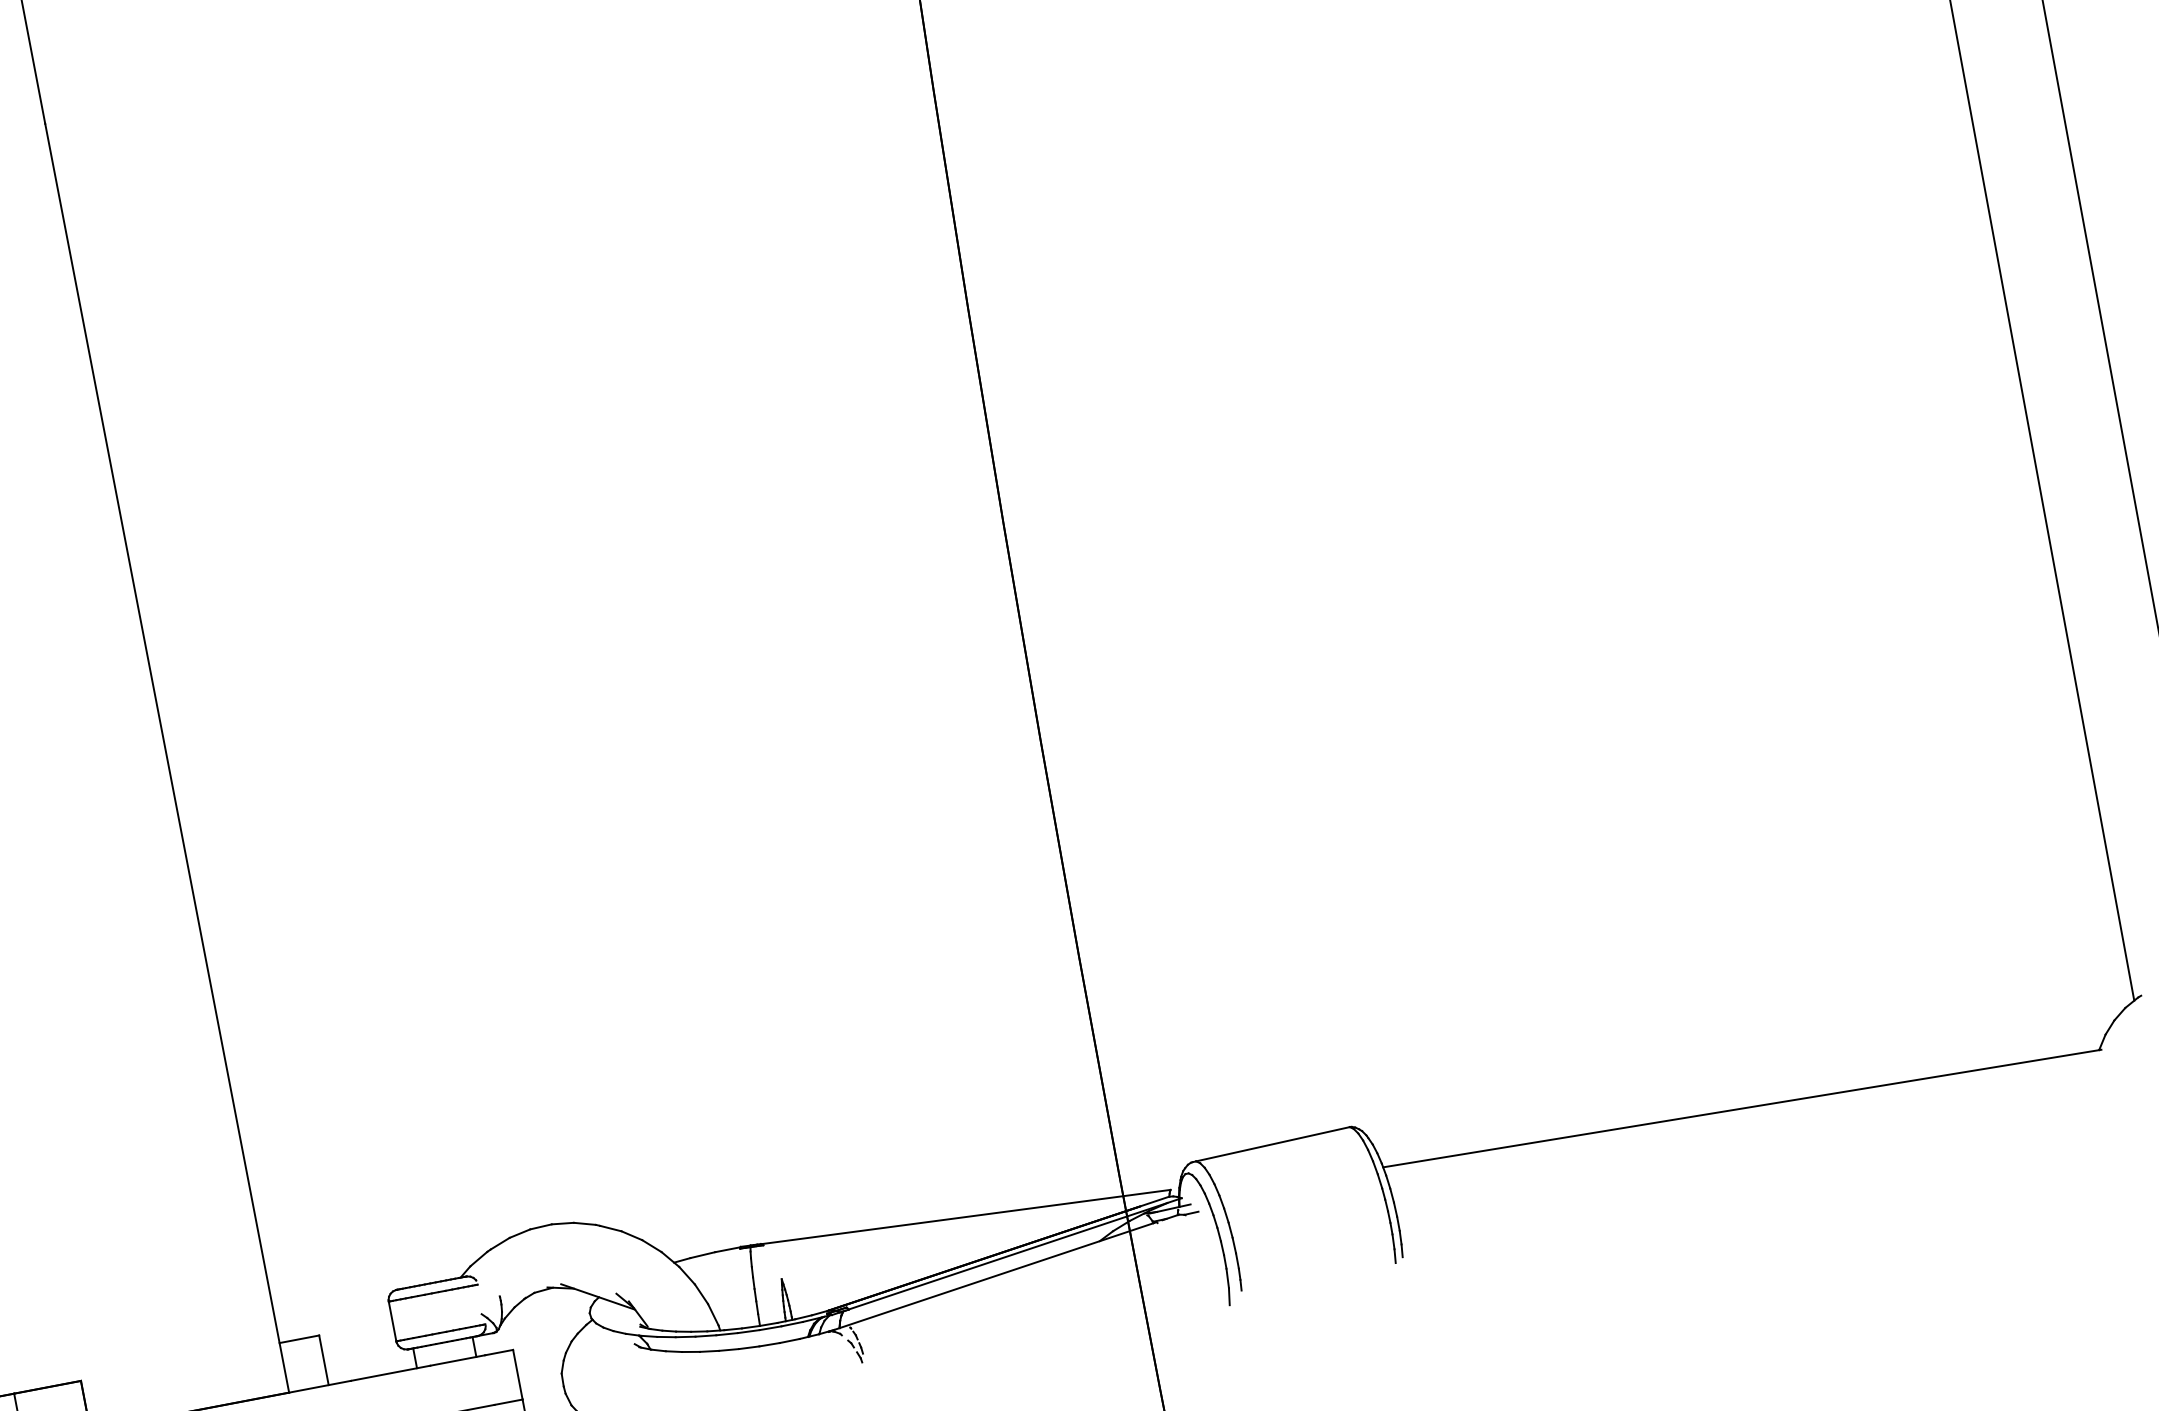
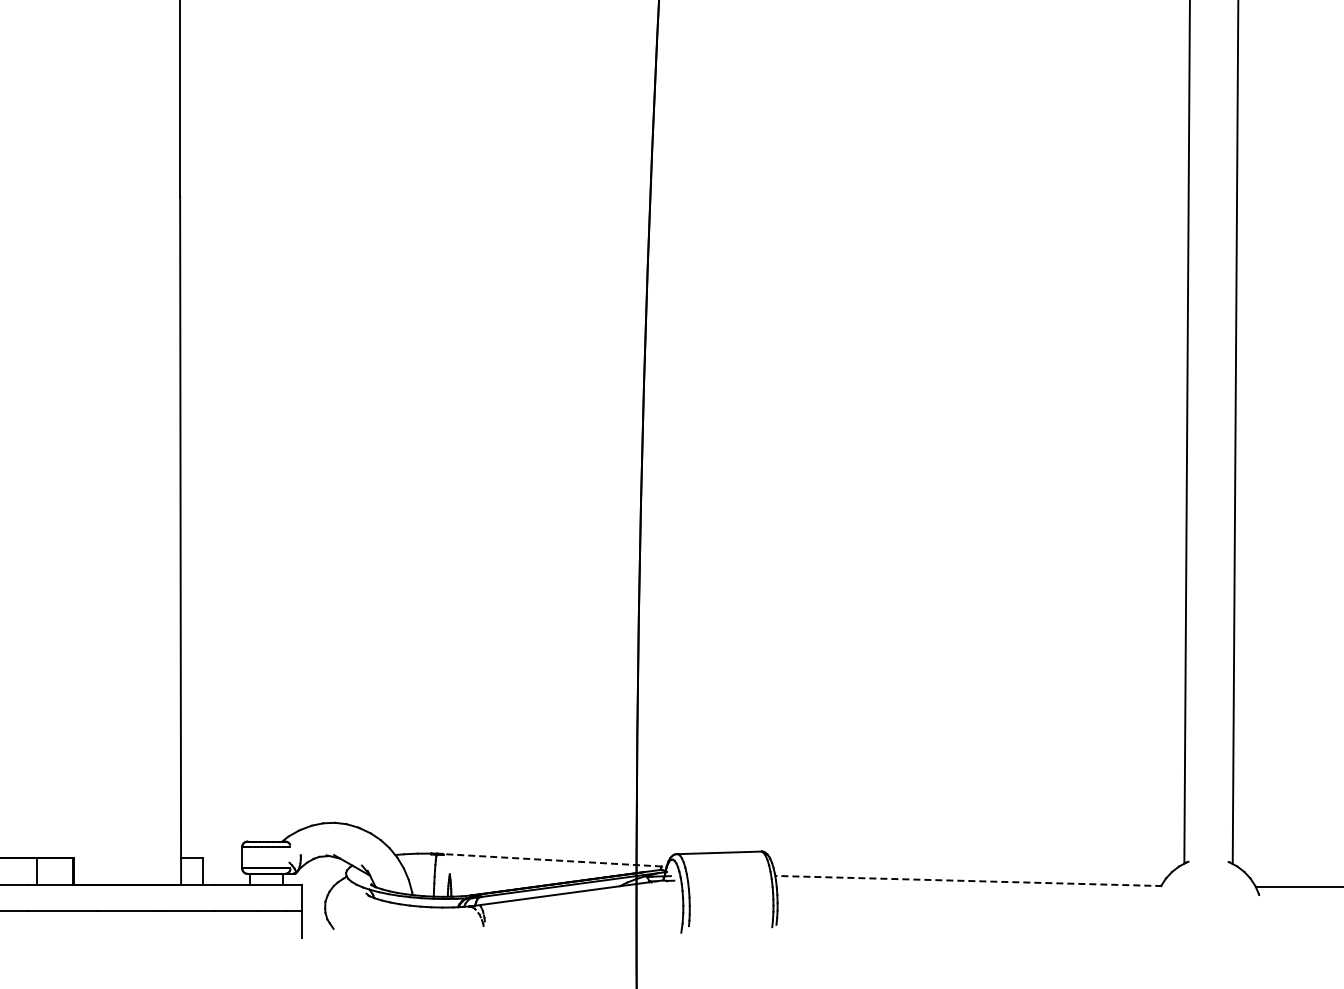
line: (1741, 1109) -> (968, 881), solid -> dashed
line: (966, 1217) -> (552, 860), solid -> dashed

